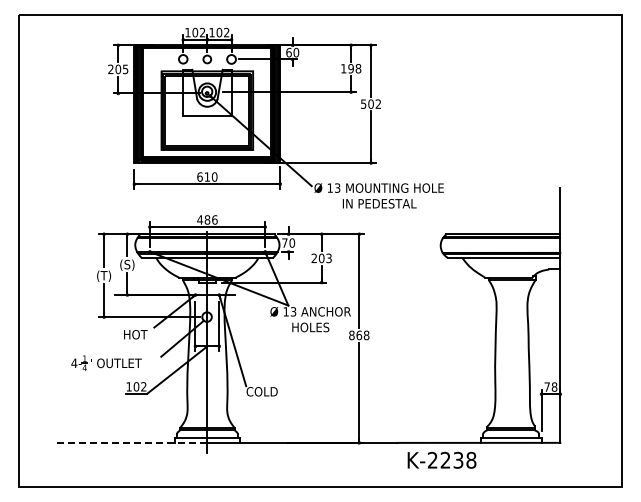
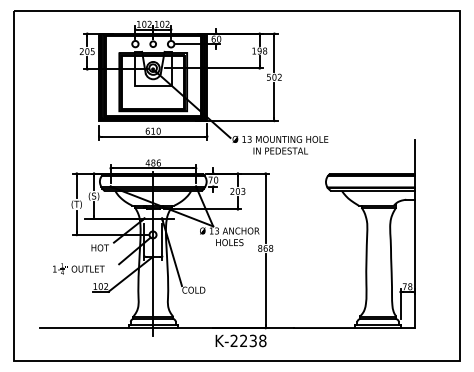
text: (74, 362) -> (54, 268), 4- -> 1-
line: (130, 442) -> (96, 327), dashed -> solid
text: (441, 459) -> (240, 340), moved

